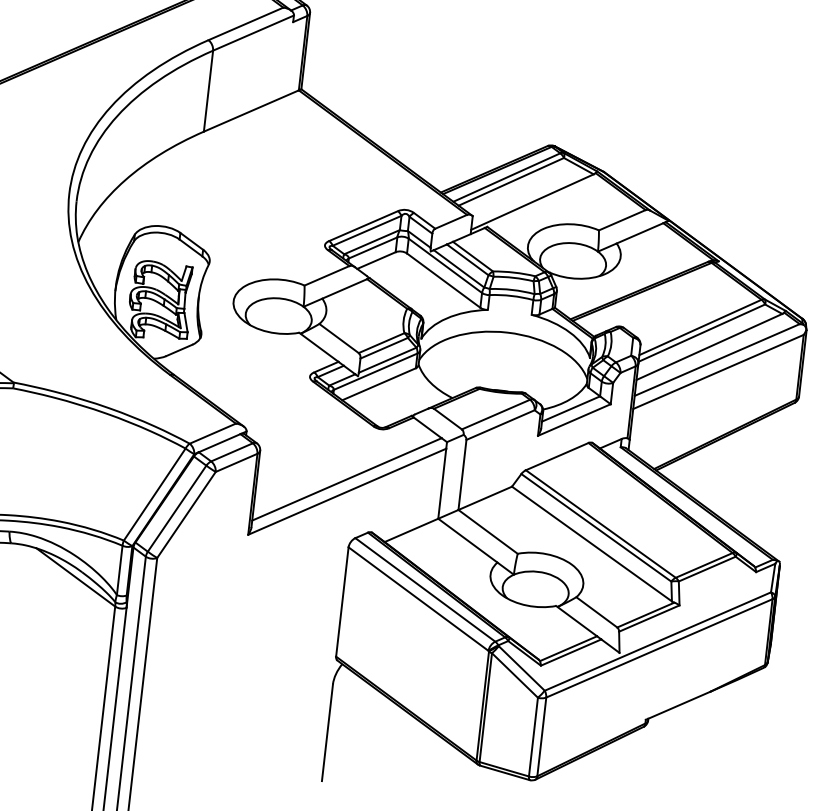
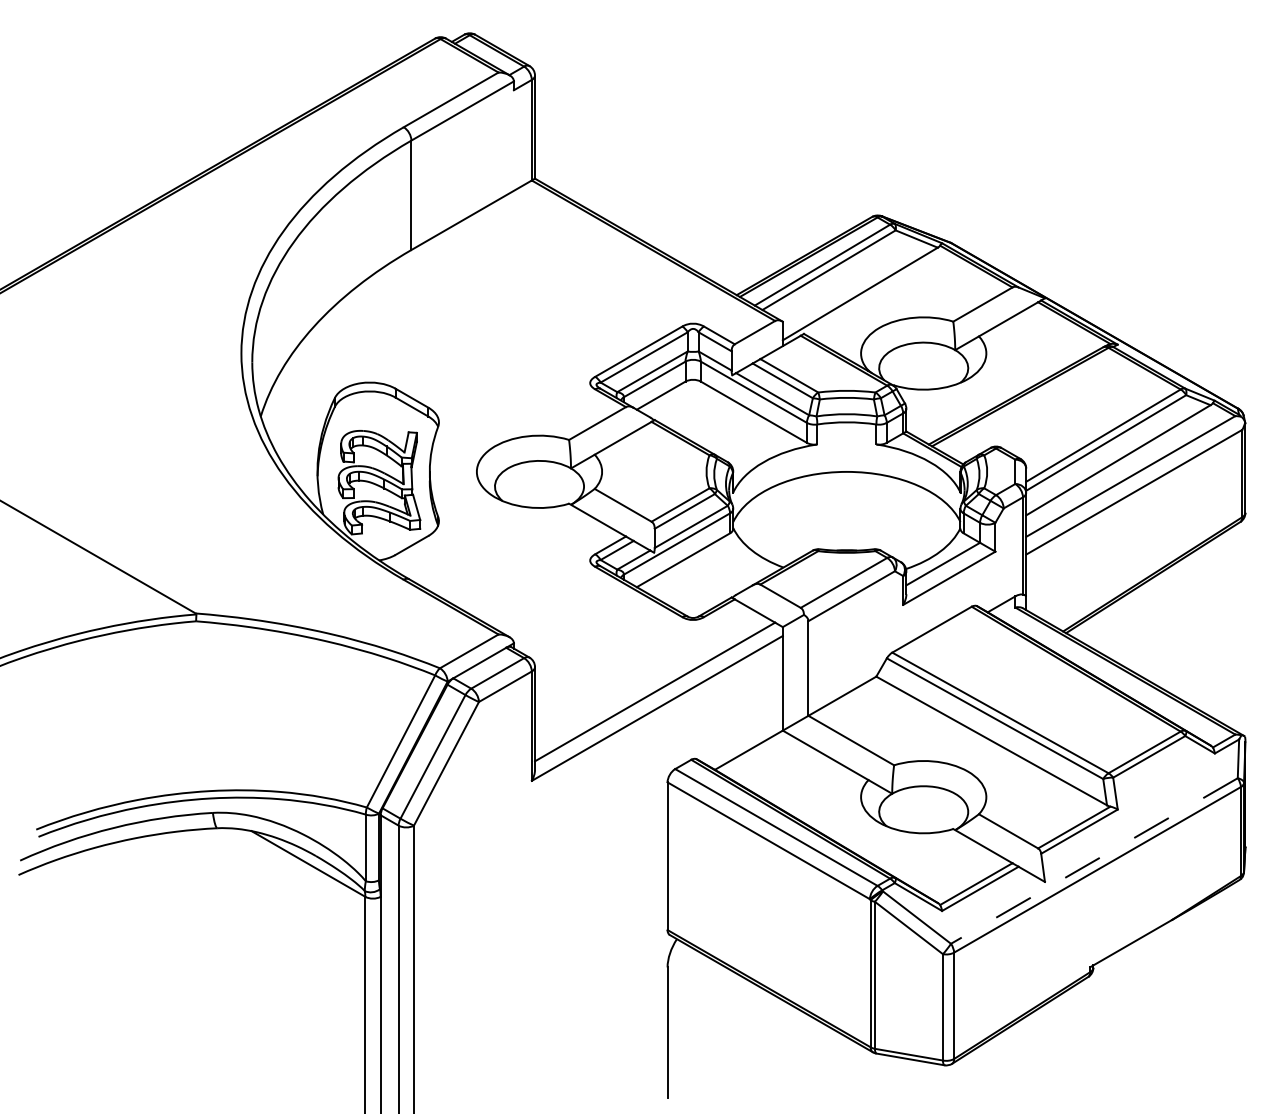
line: (657, 641) -> (1094, 861), solid -> dashed

